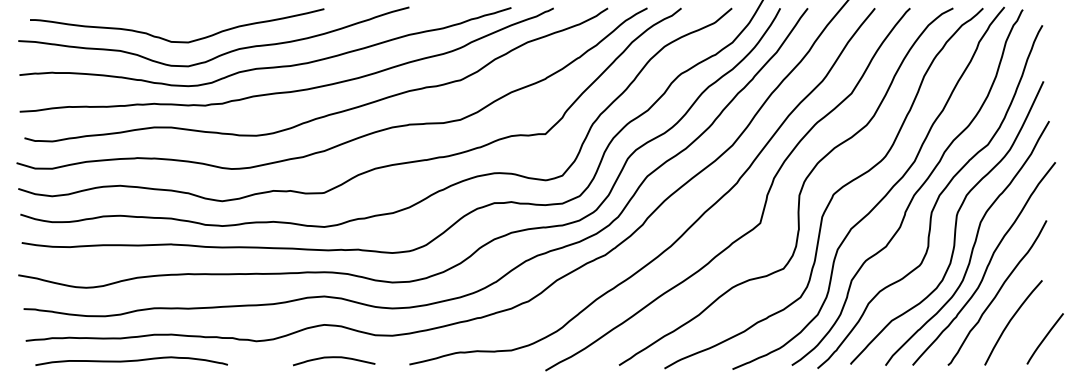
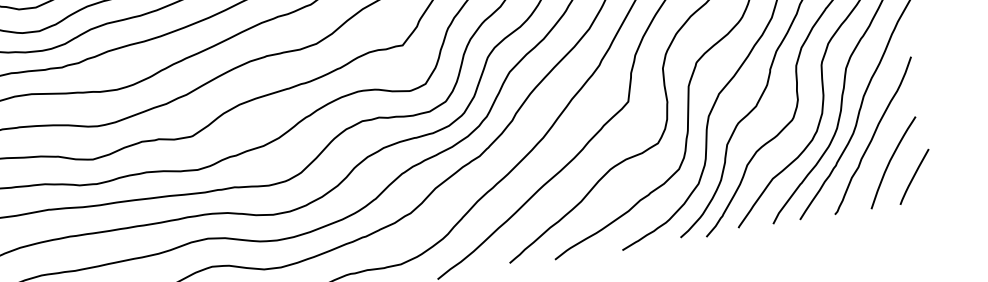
curve: (1044, 338) -> (913, 176), moved

